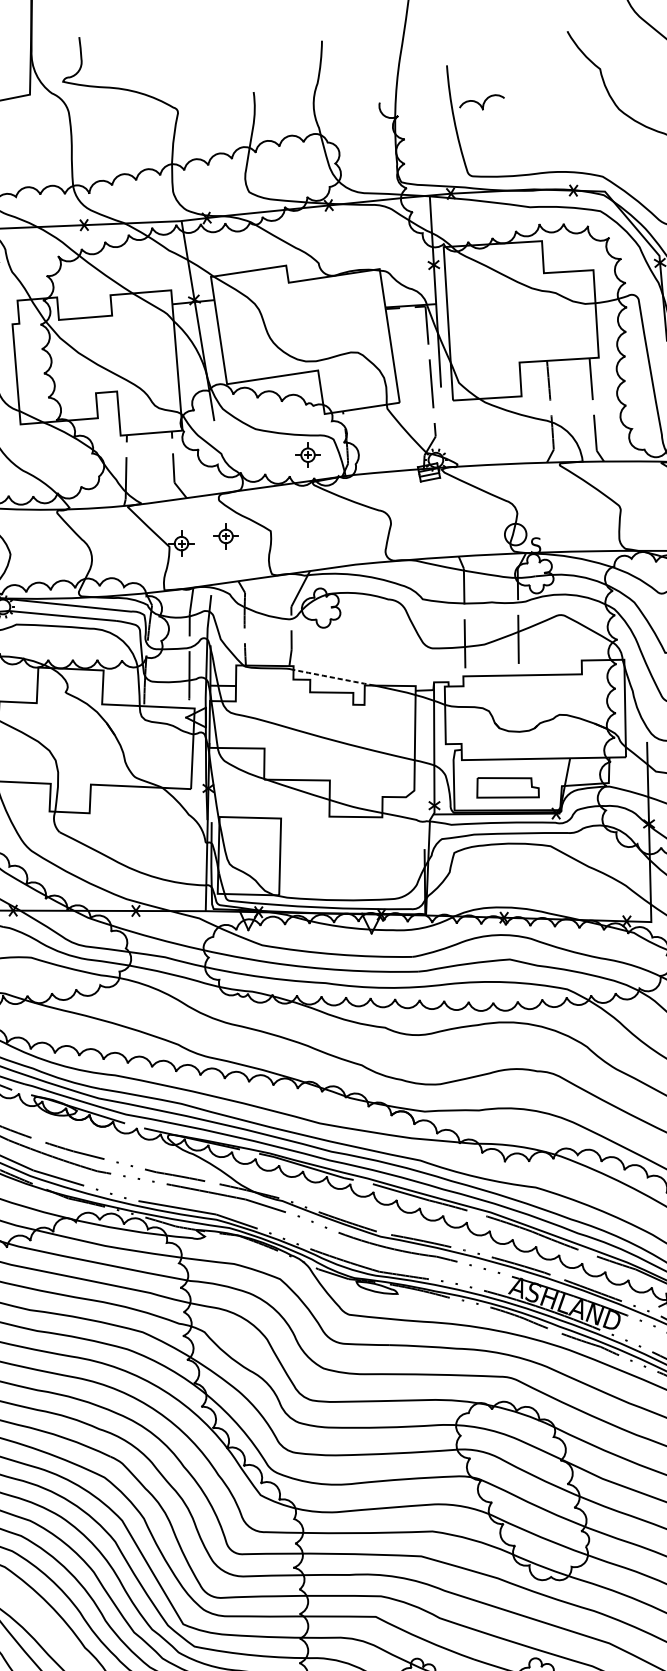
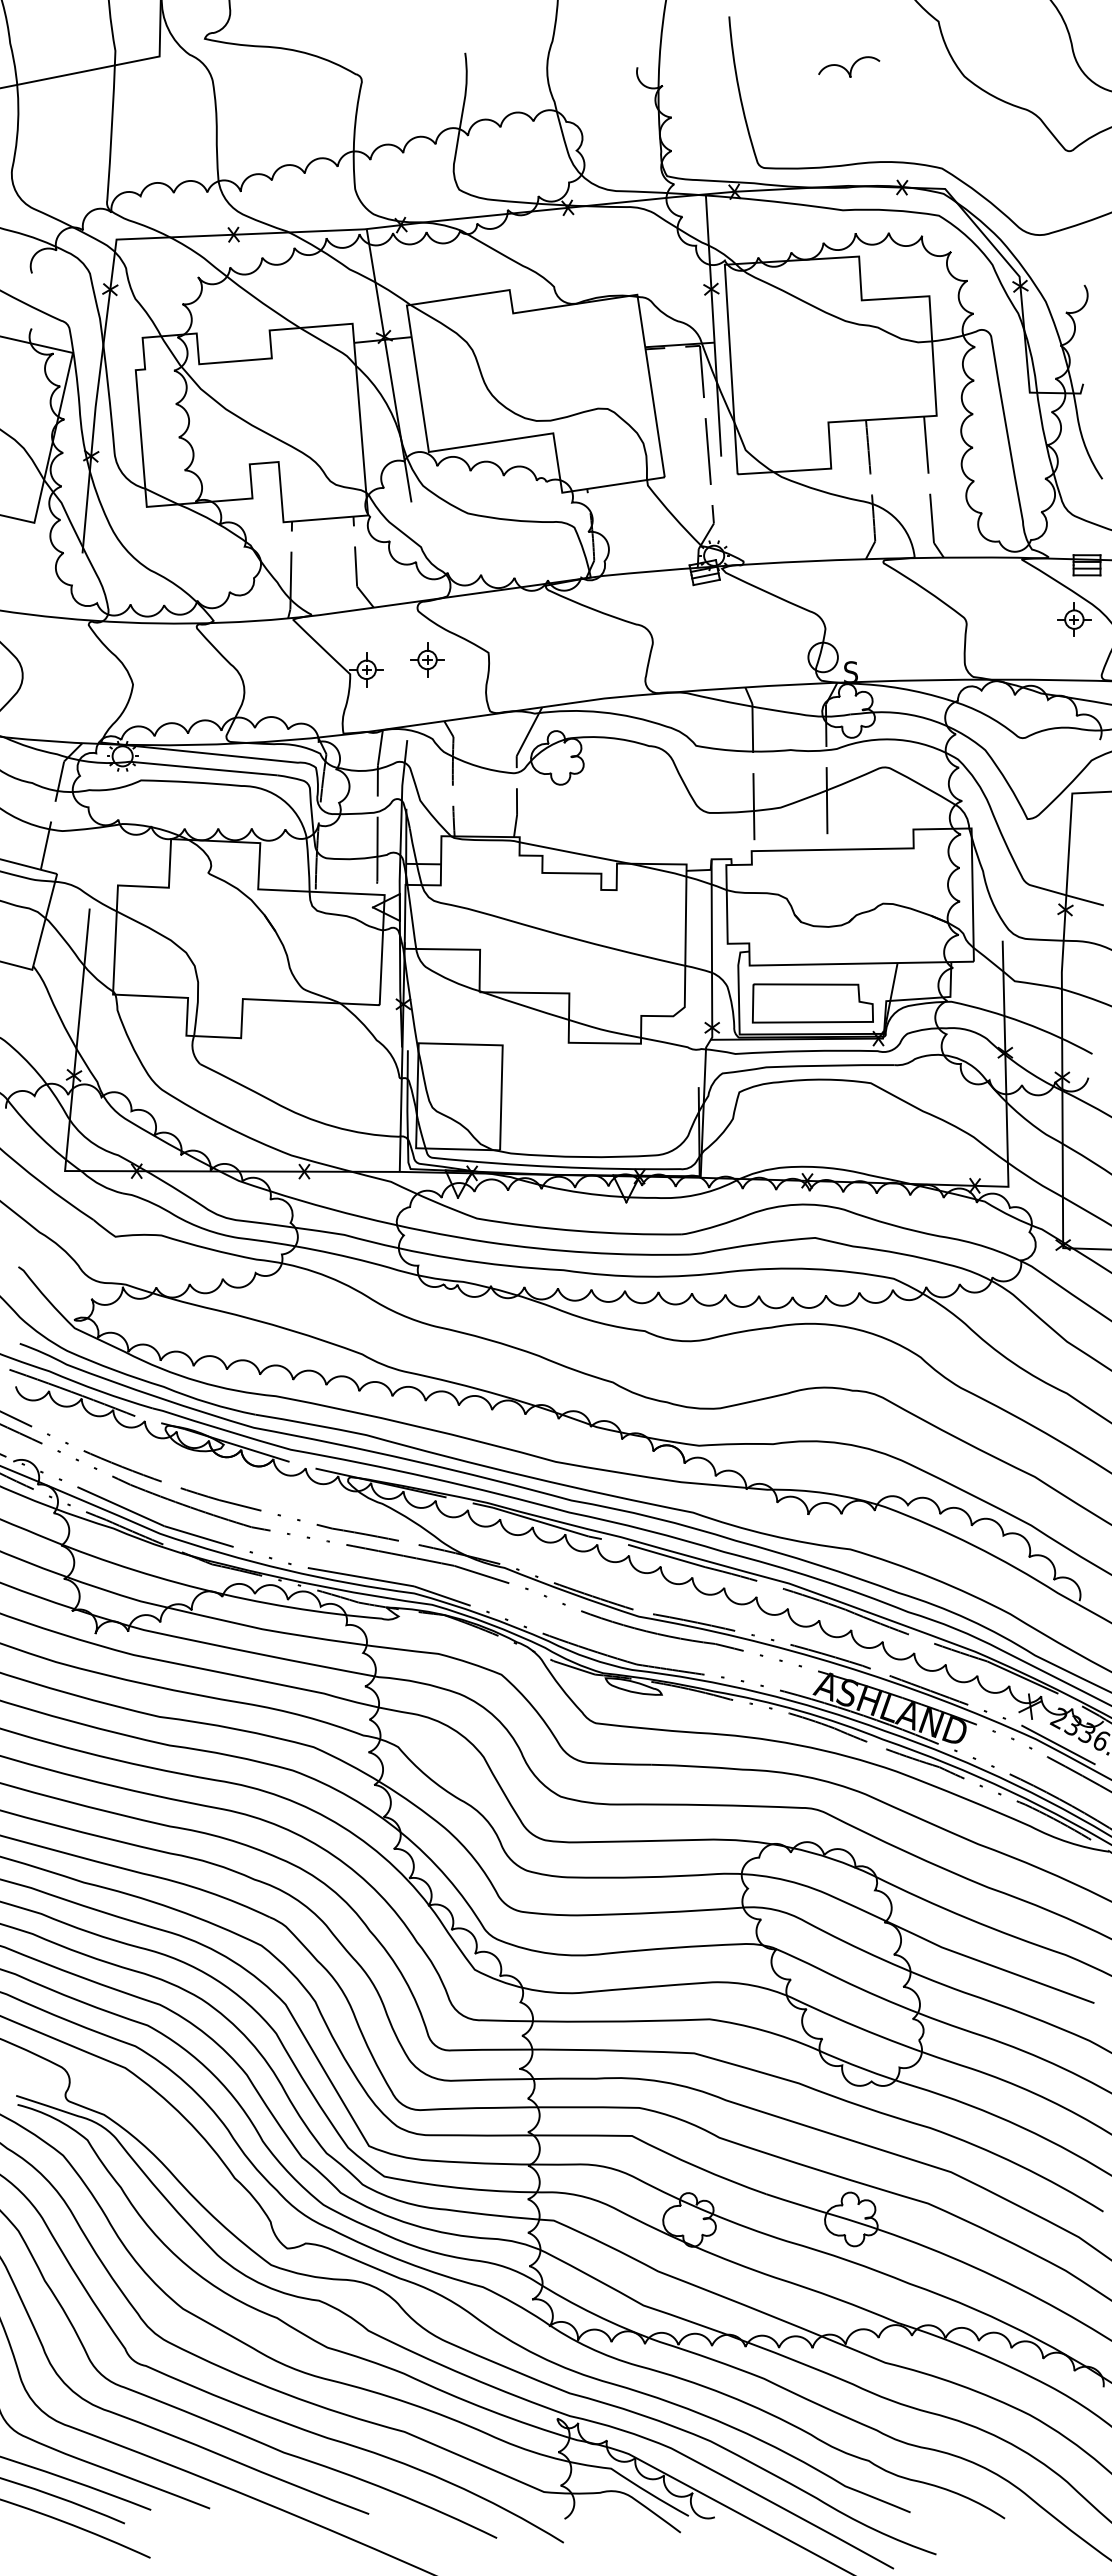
curve: (483, 102) -> (851, 66), moved
part: (308, 454) -> (539, 548), removed
line: (333, 678) -> (574, 853), dashed -> solid
part: (507, 787) -> (812, 1003), size x1.43

